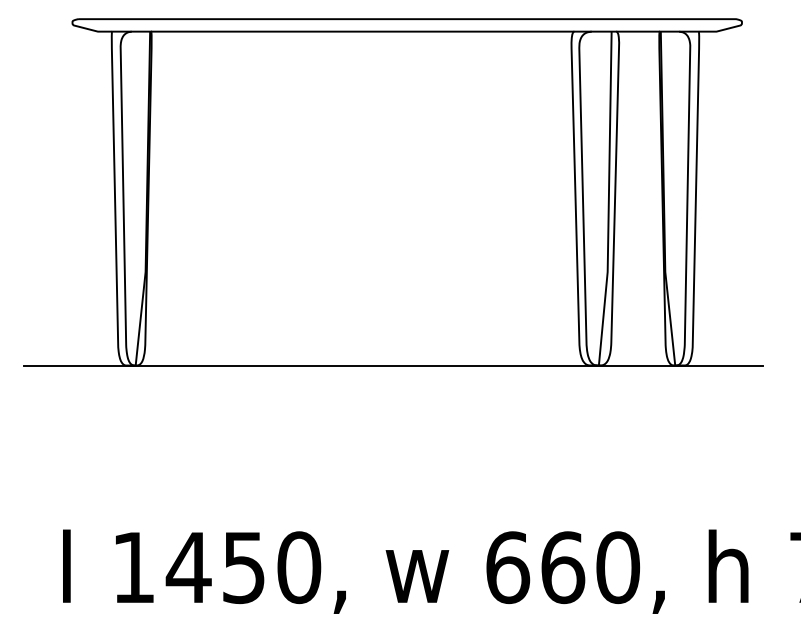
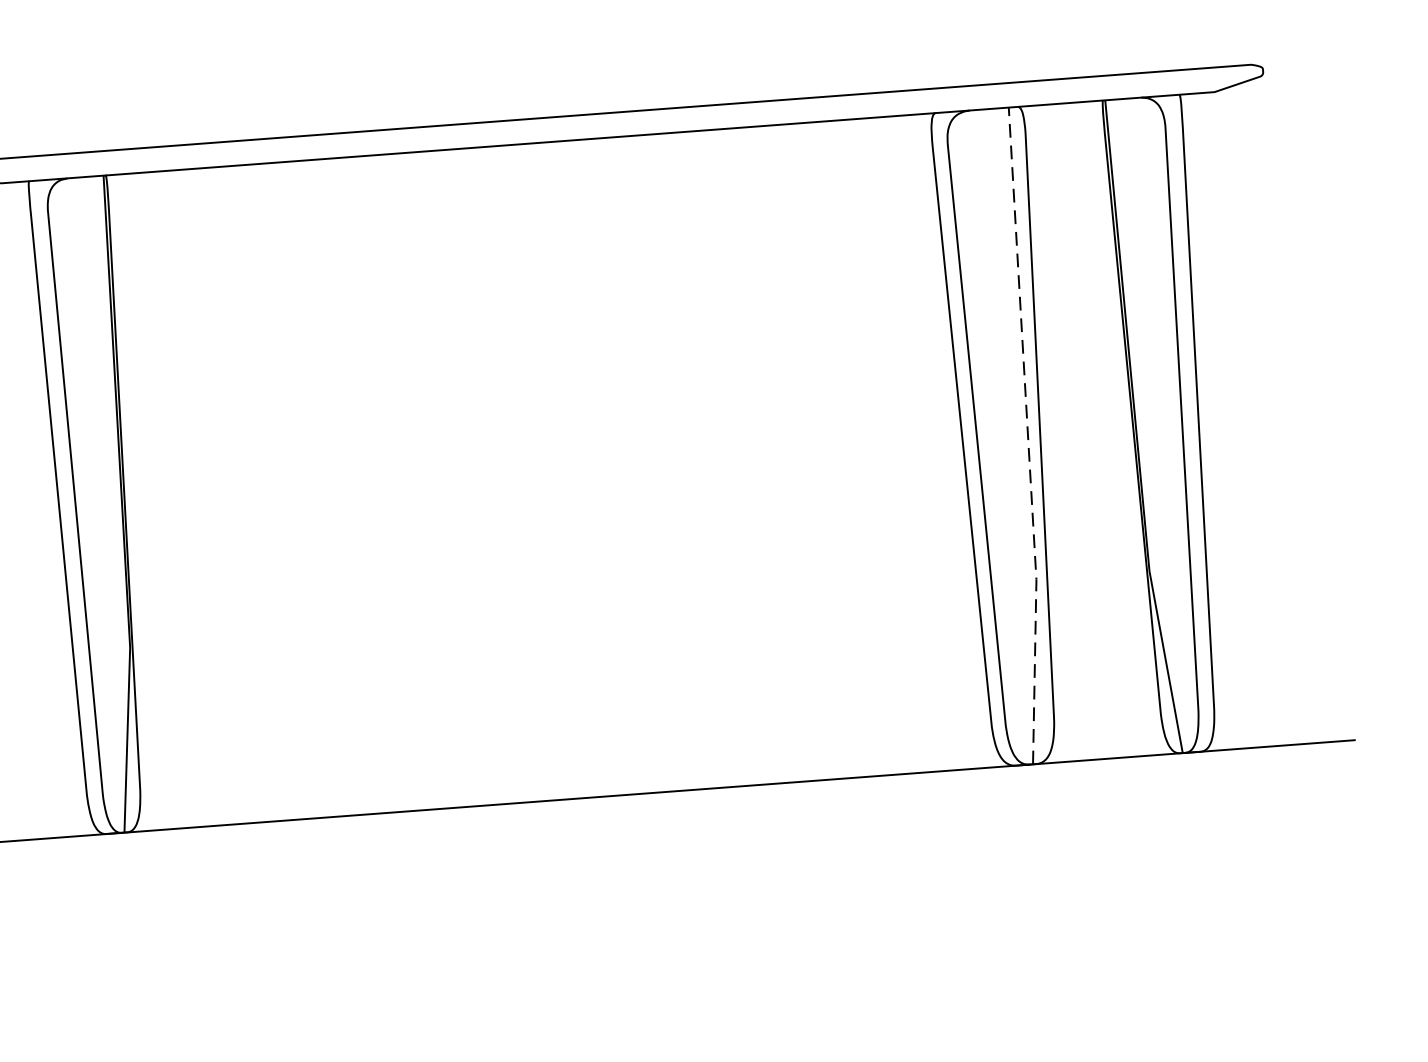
line: (608, 199) -> (1027, 437), solid -> dashed

